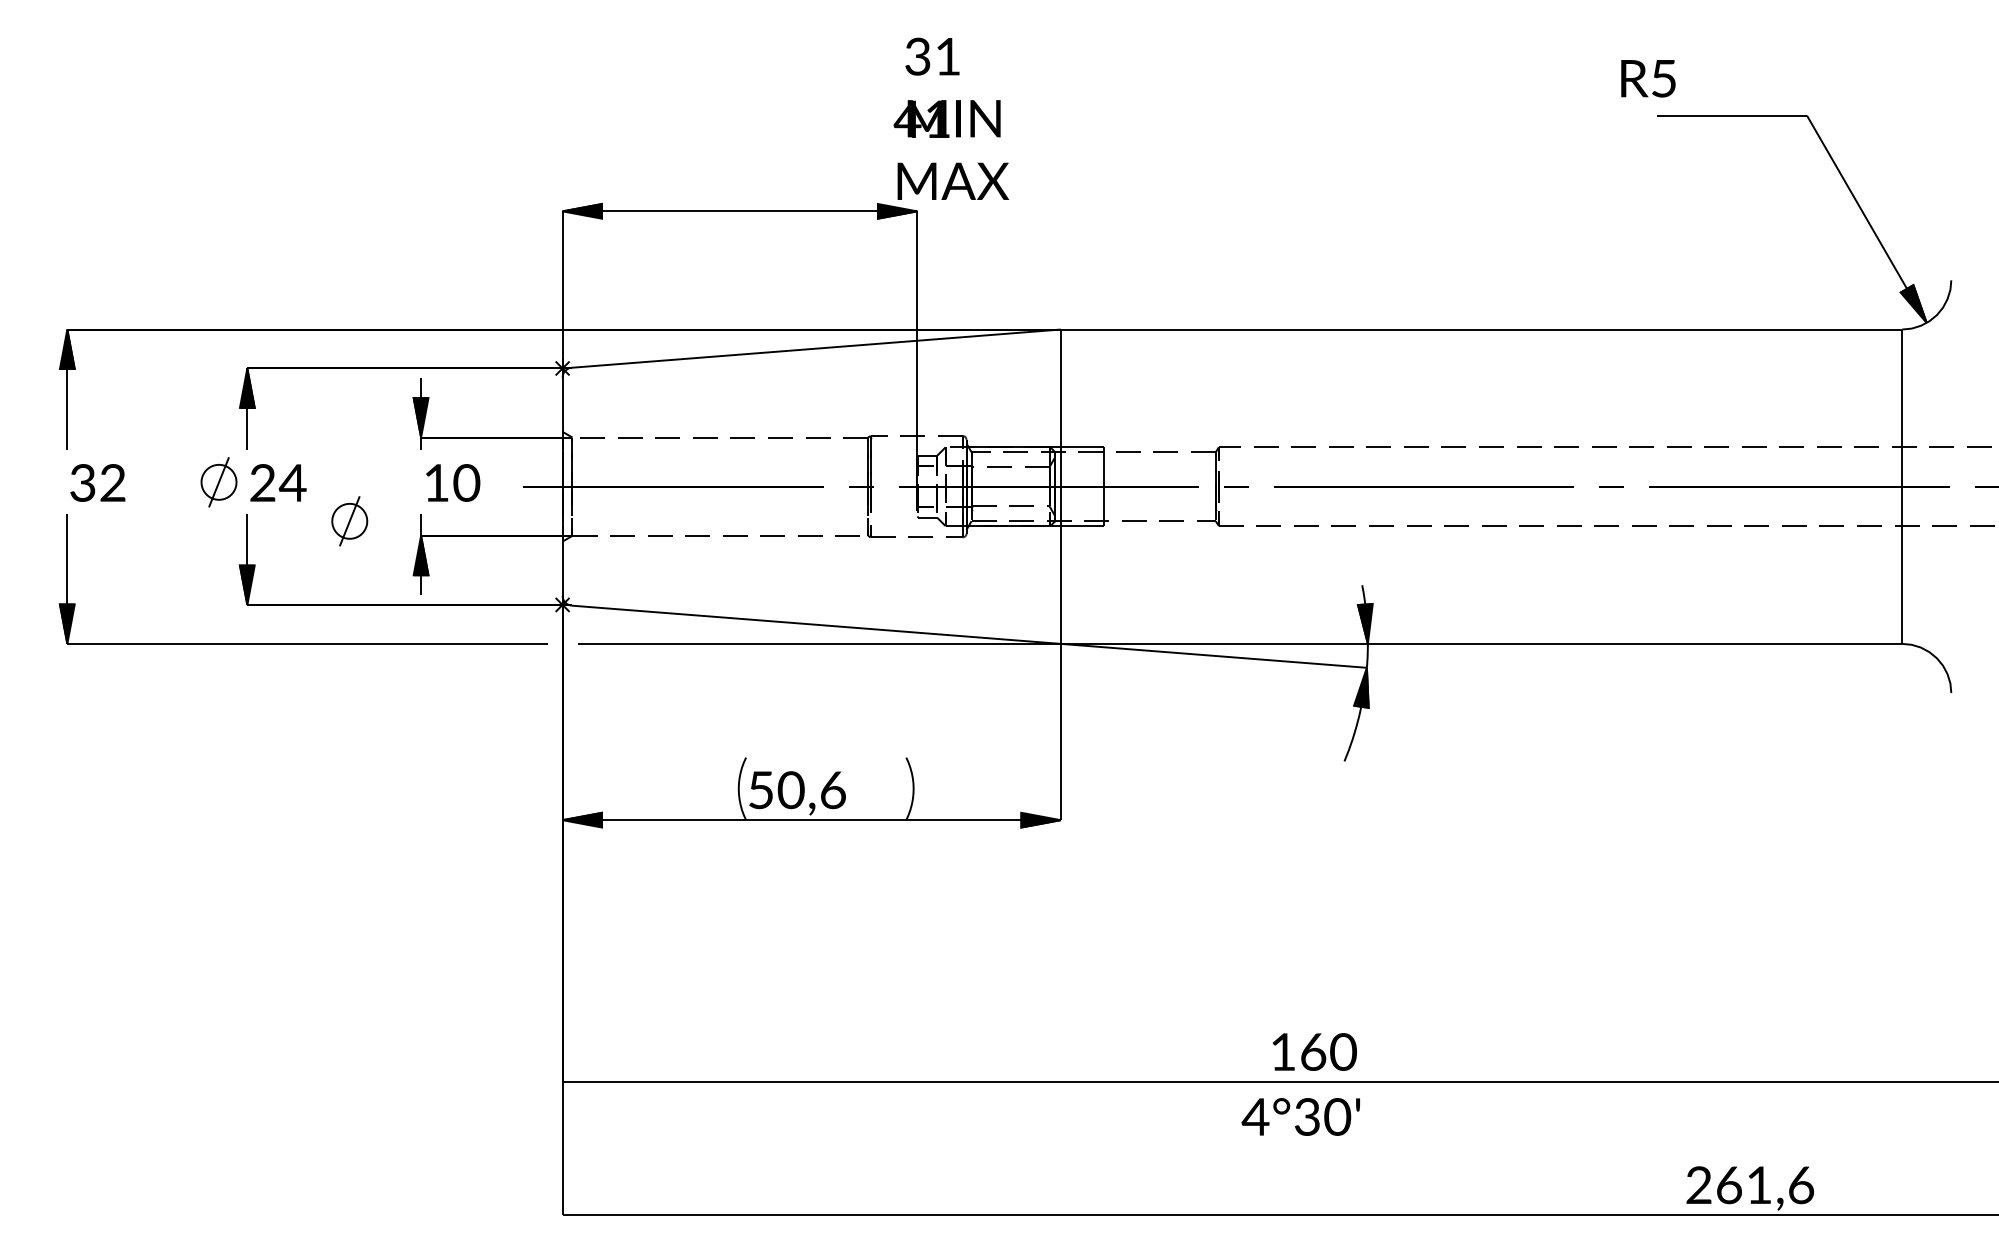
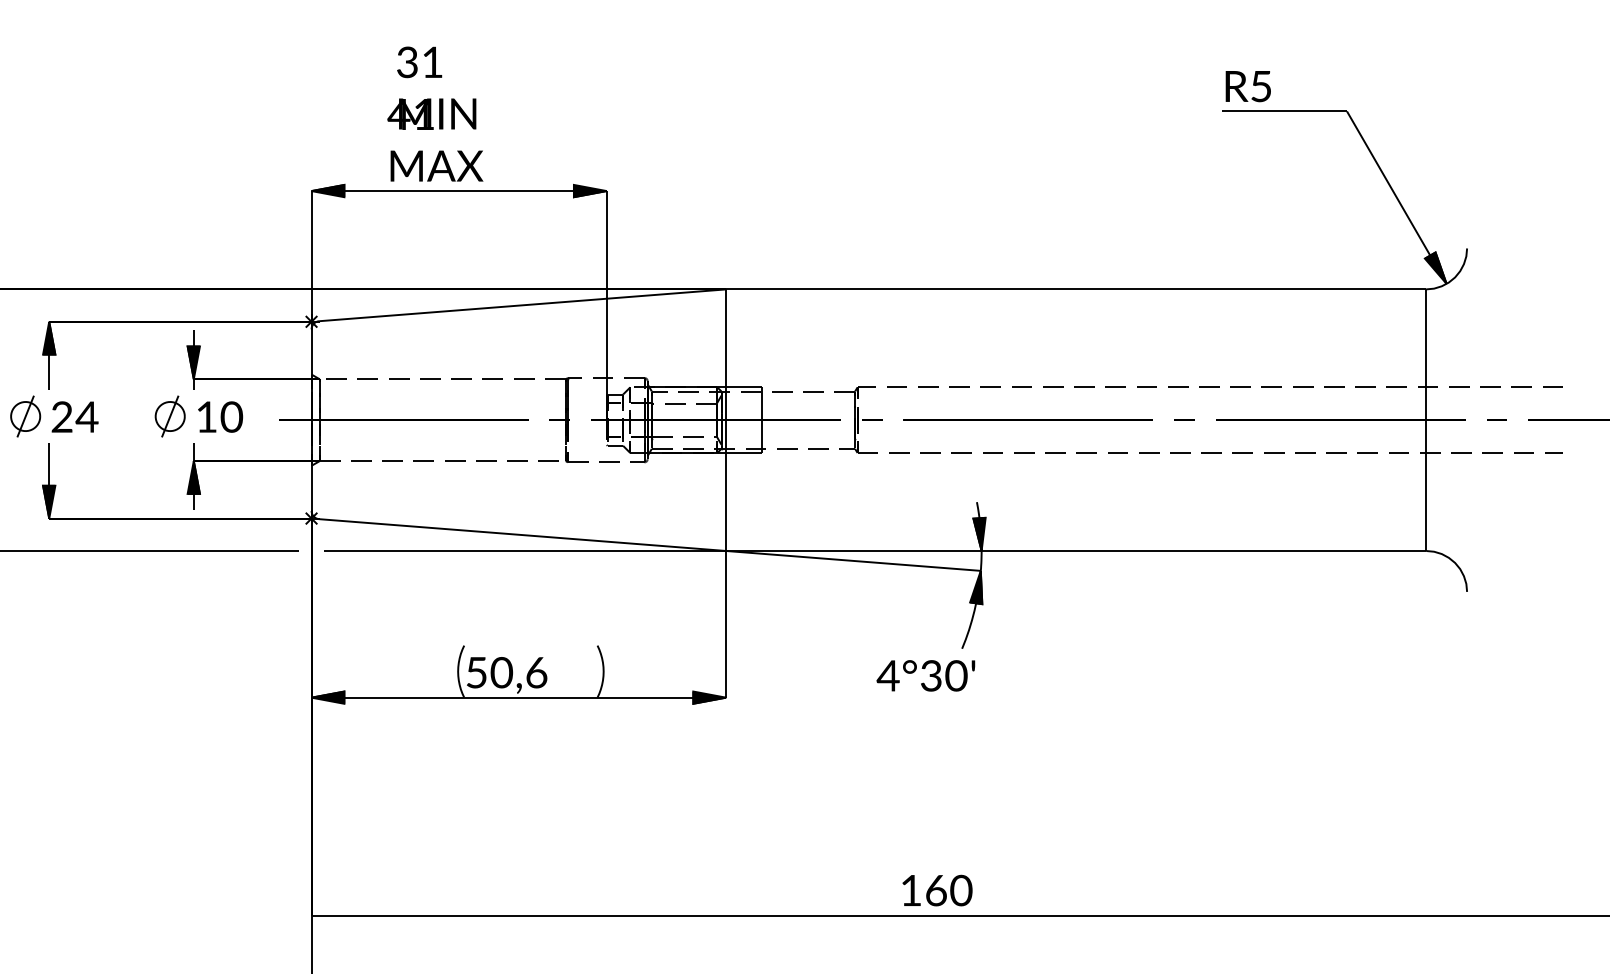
text: (1648, 78) -> (1248, 86), moved
text: (951, 118) -> (435, 113), moved
part: (349, 521) -> (170, 416), moved
text: (1300, 1116) -> (925, 675), moved

